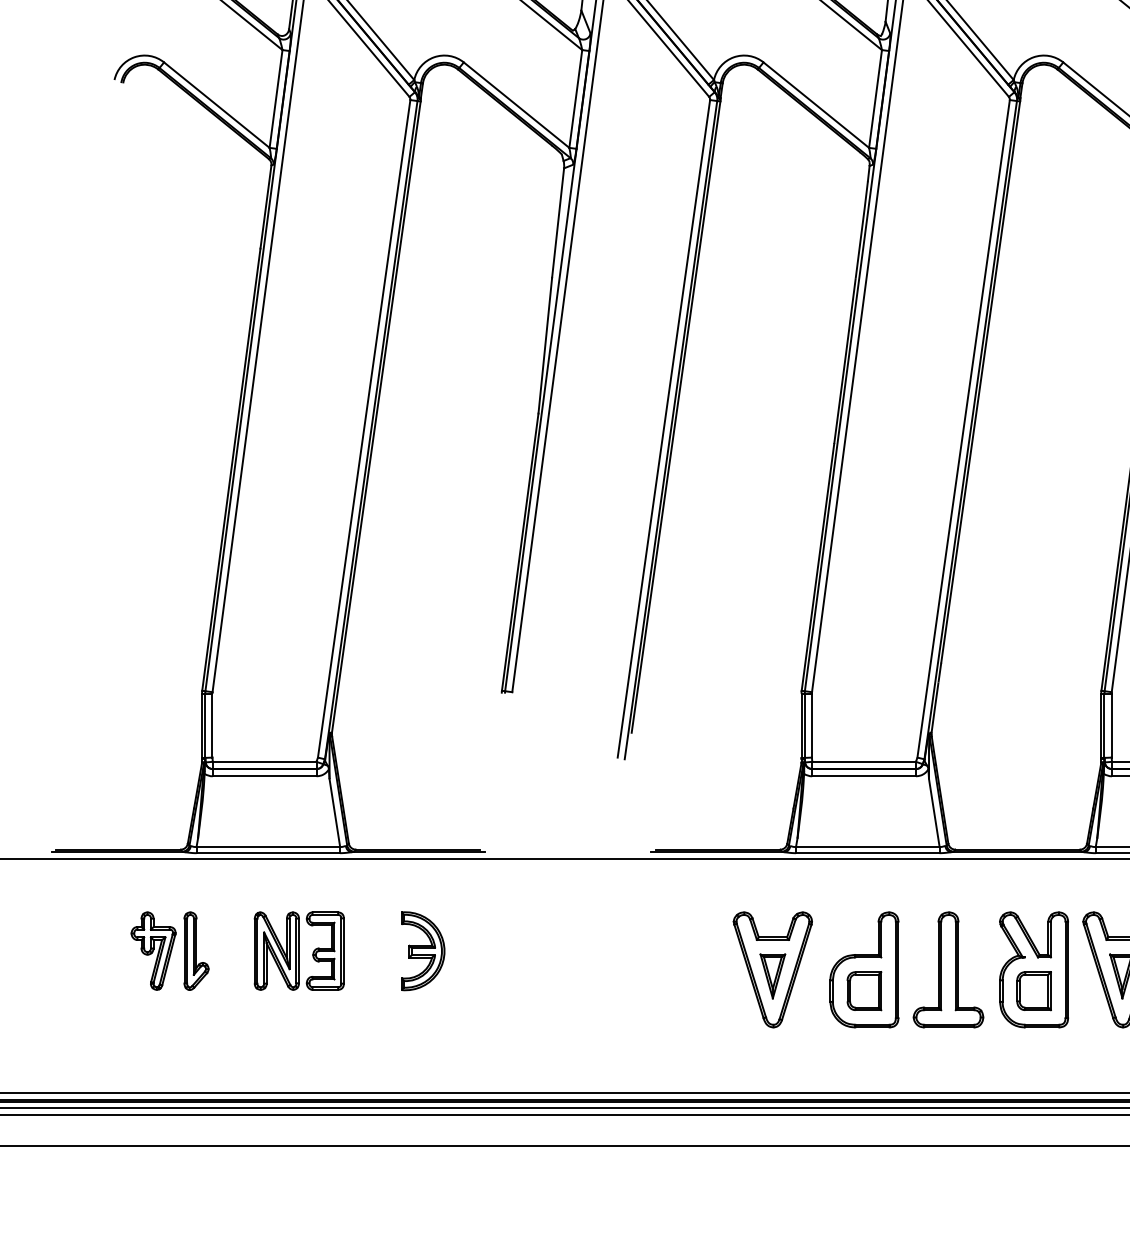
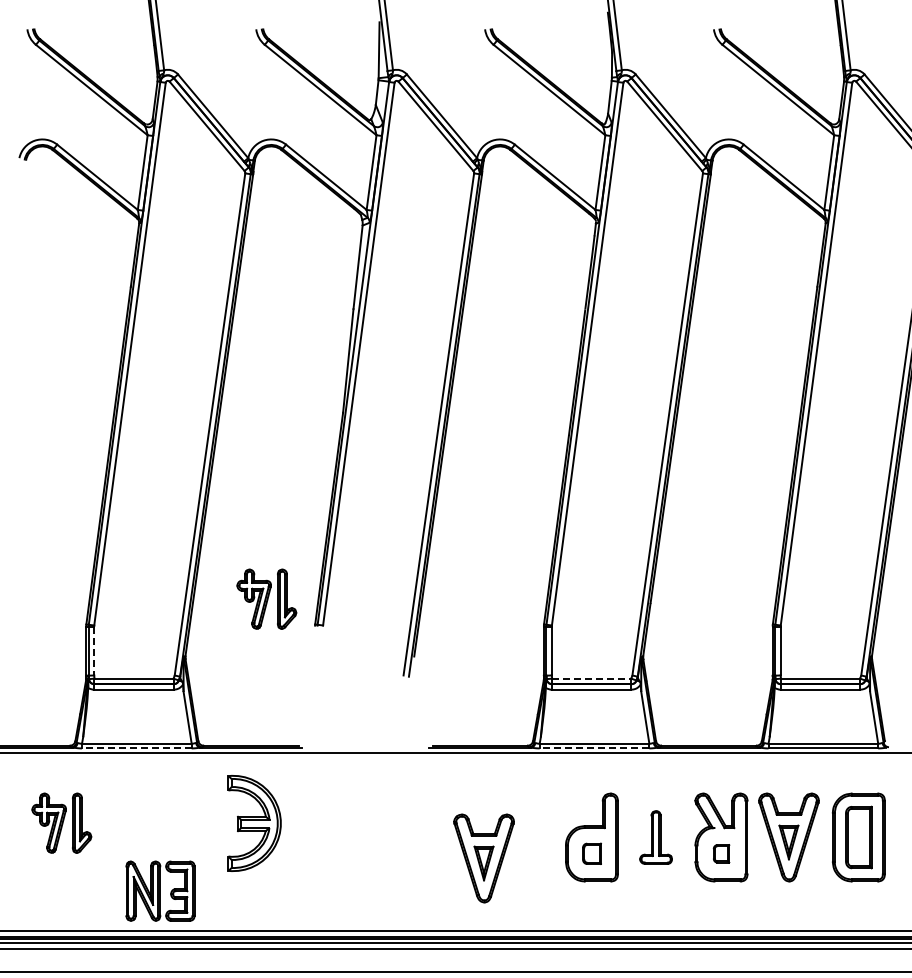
part: (438, 656) -> (266, 598), added
line: (212, 726) -> (94, 651), solid -> dashed
line: (863, 761) -> (591, 678), solid -> dashed
line: (267, 853) -> (136, 748), solid -> dashed
line: (867, 853) -> (594, 748), solid -> dashed
part: (299, 950) -> (160, 890), moved
part: (423, 950) -> (255, 822), size x1.6
part: (772, 969) -> (483, 858), moved
part: (947, 969) -> (655, 837), size x0.6
part: (863, 990) -> (591, 853), size x0.7
part: (1034, 990) -> (721, 853), size x0.6

